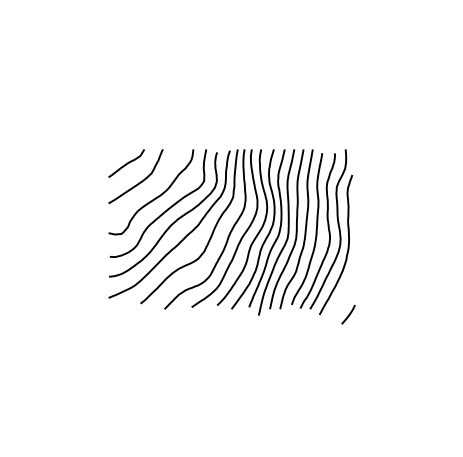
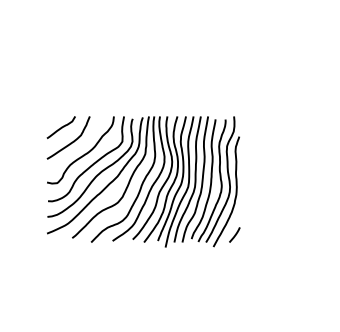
curve: (348, 314) -> (234, 234), moved

